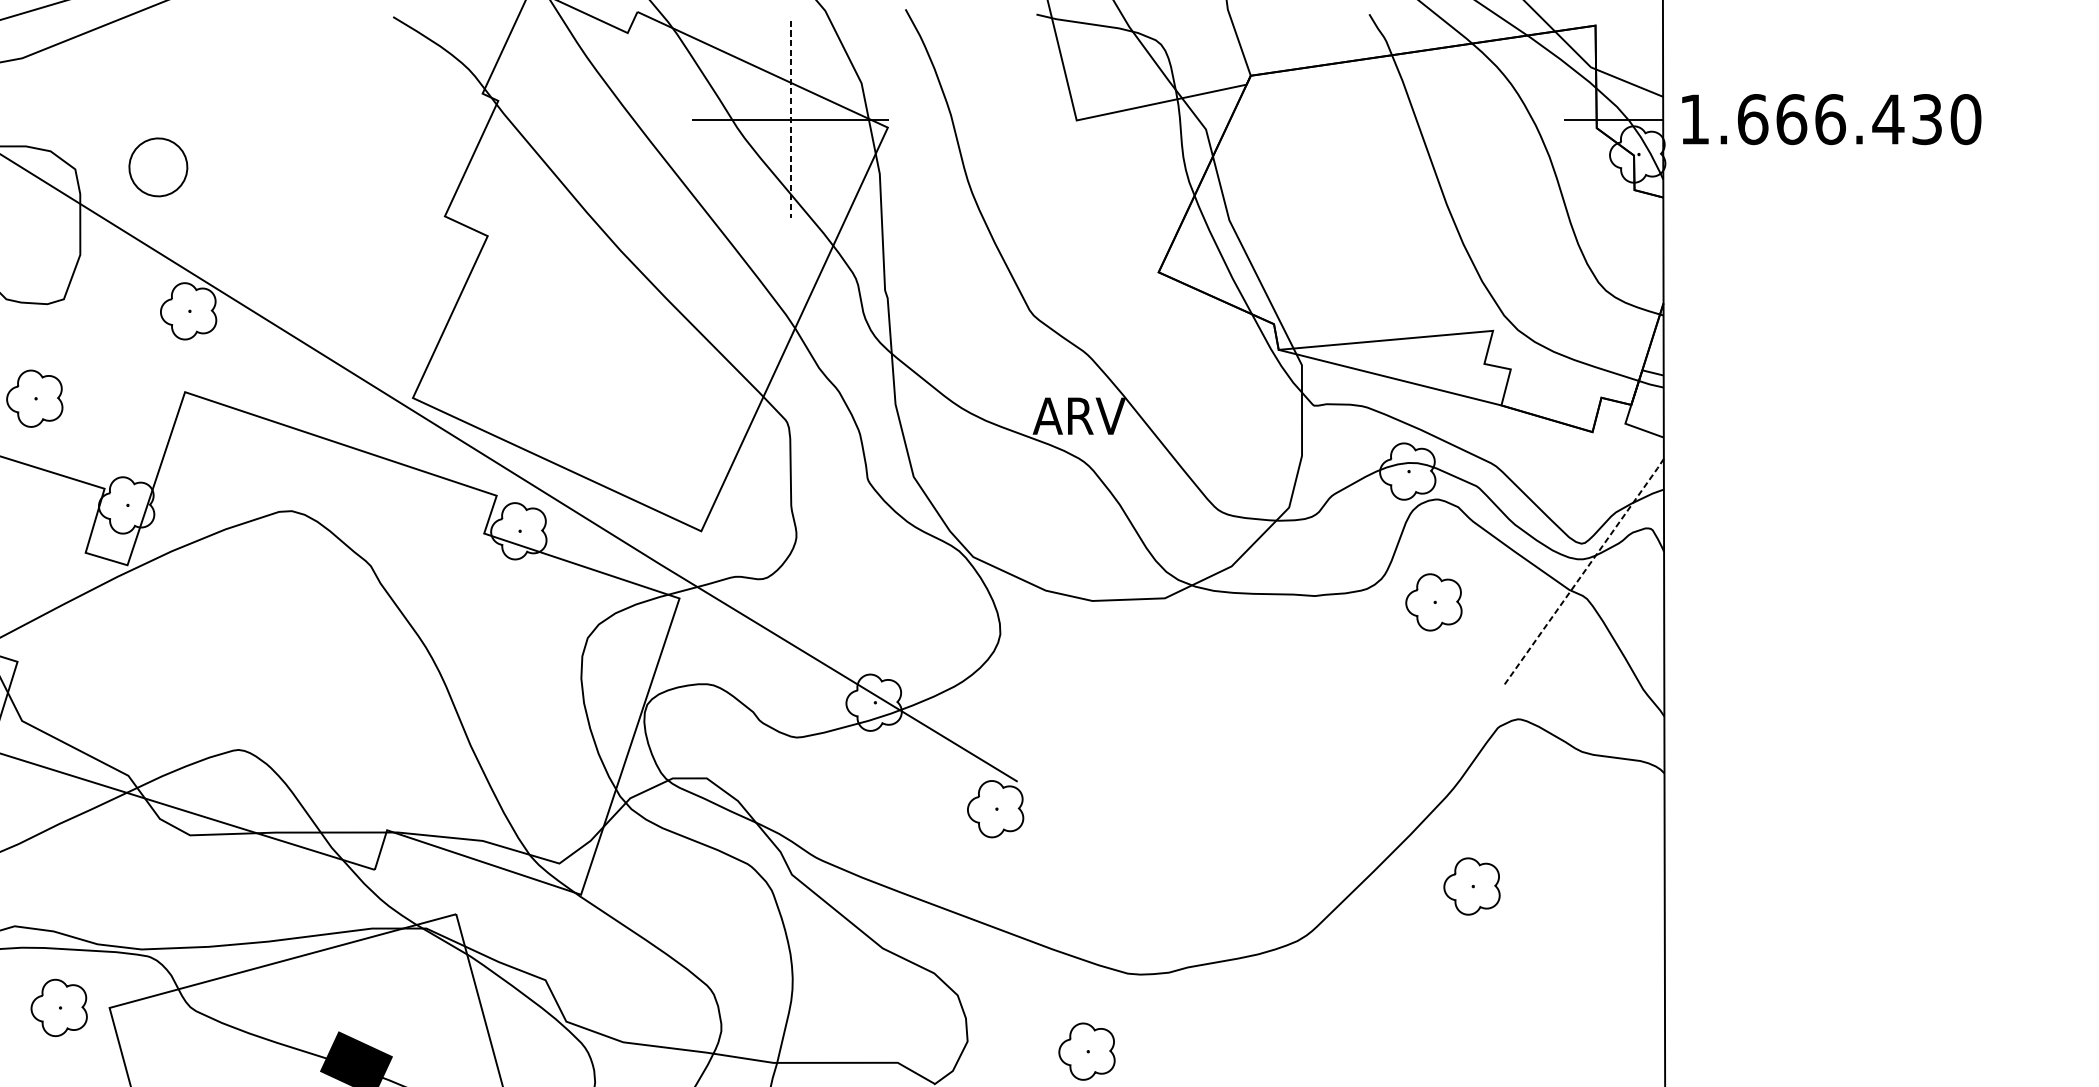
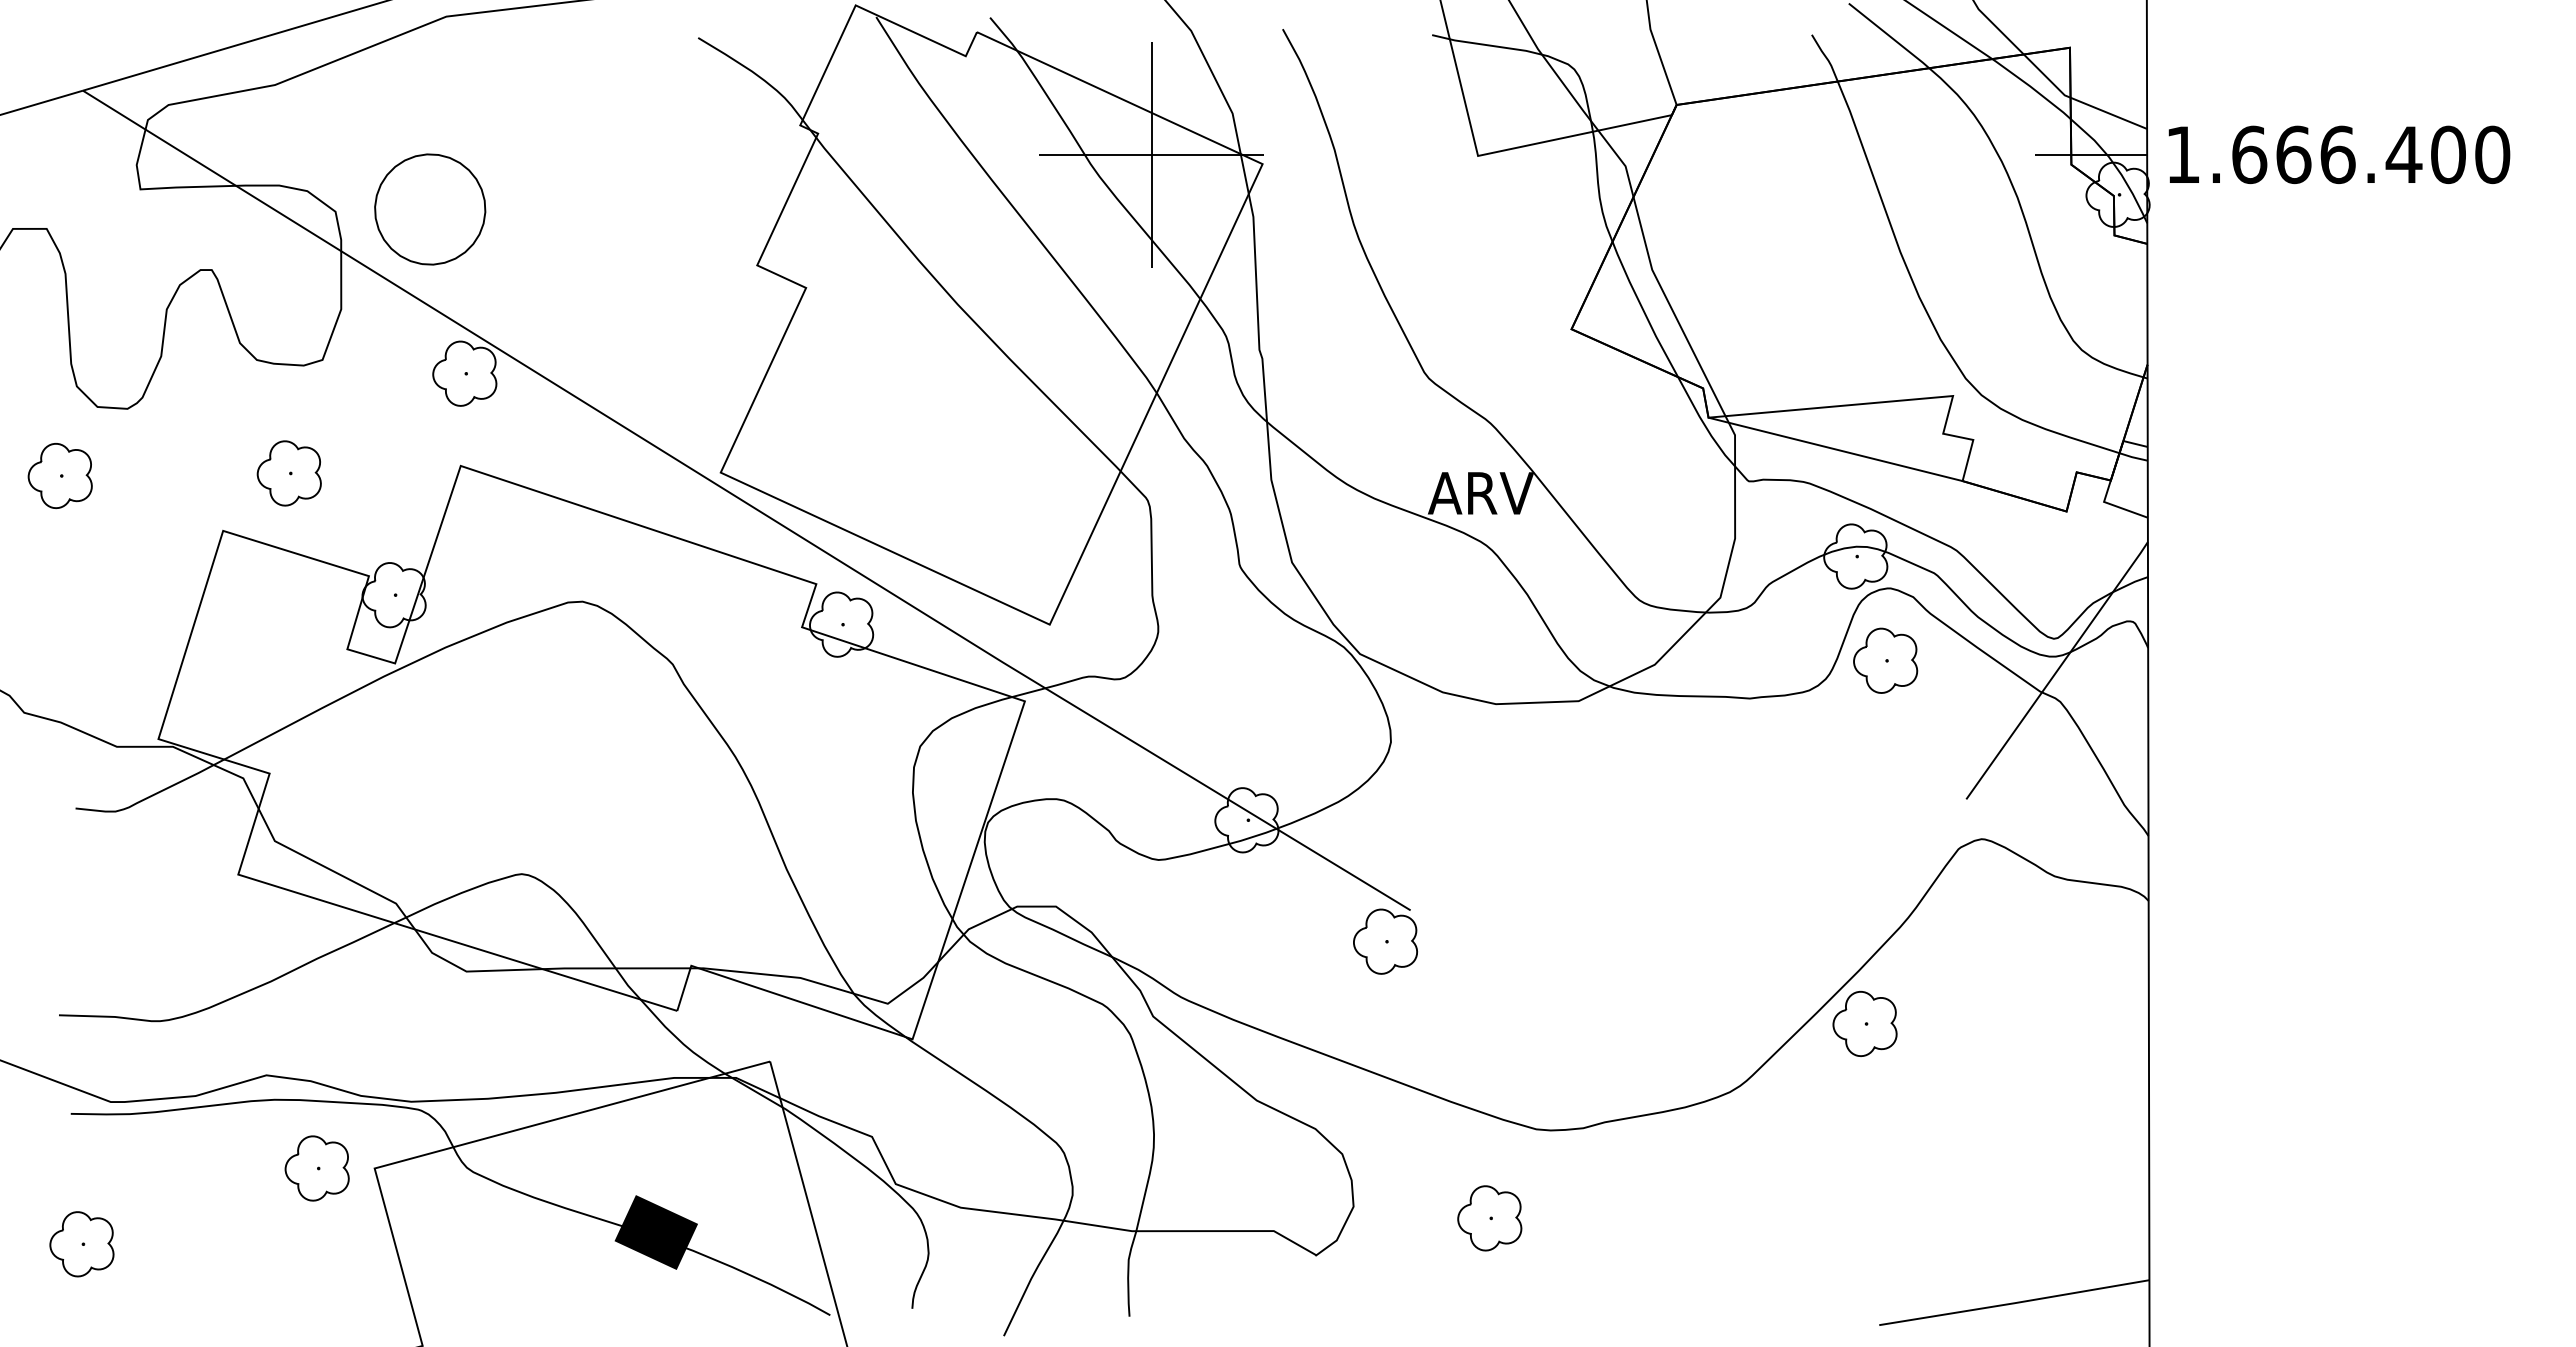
line: (790, 119) -> (1151, 154), dashed -> solid
text: (1927, 119) -> (2448, 154), 1.666.430 -> 1.666.400
part: (158, 167) -> (430, 209), size x1.67
line: (1585, 570) -> (2058, 669), dashed -> solid
part: (1433, 602) -> (1885, 660), moved
part: (1471, 886) -> (1864, 1023), moved

